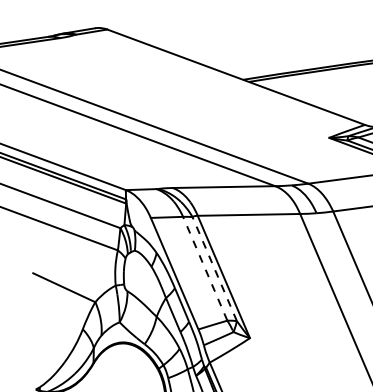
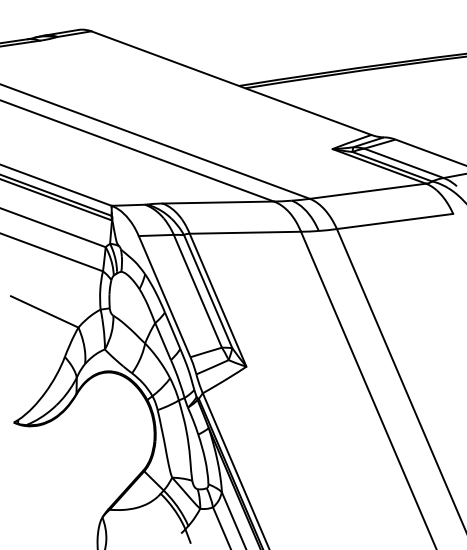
line: (204, 268) -> (197, 290), dashed -> solid
line: (215, 268) -> (208, 291), dashed -> solid

